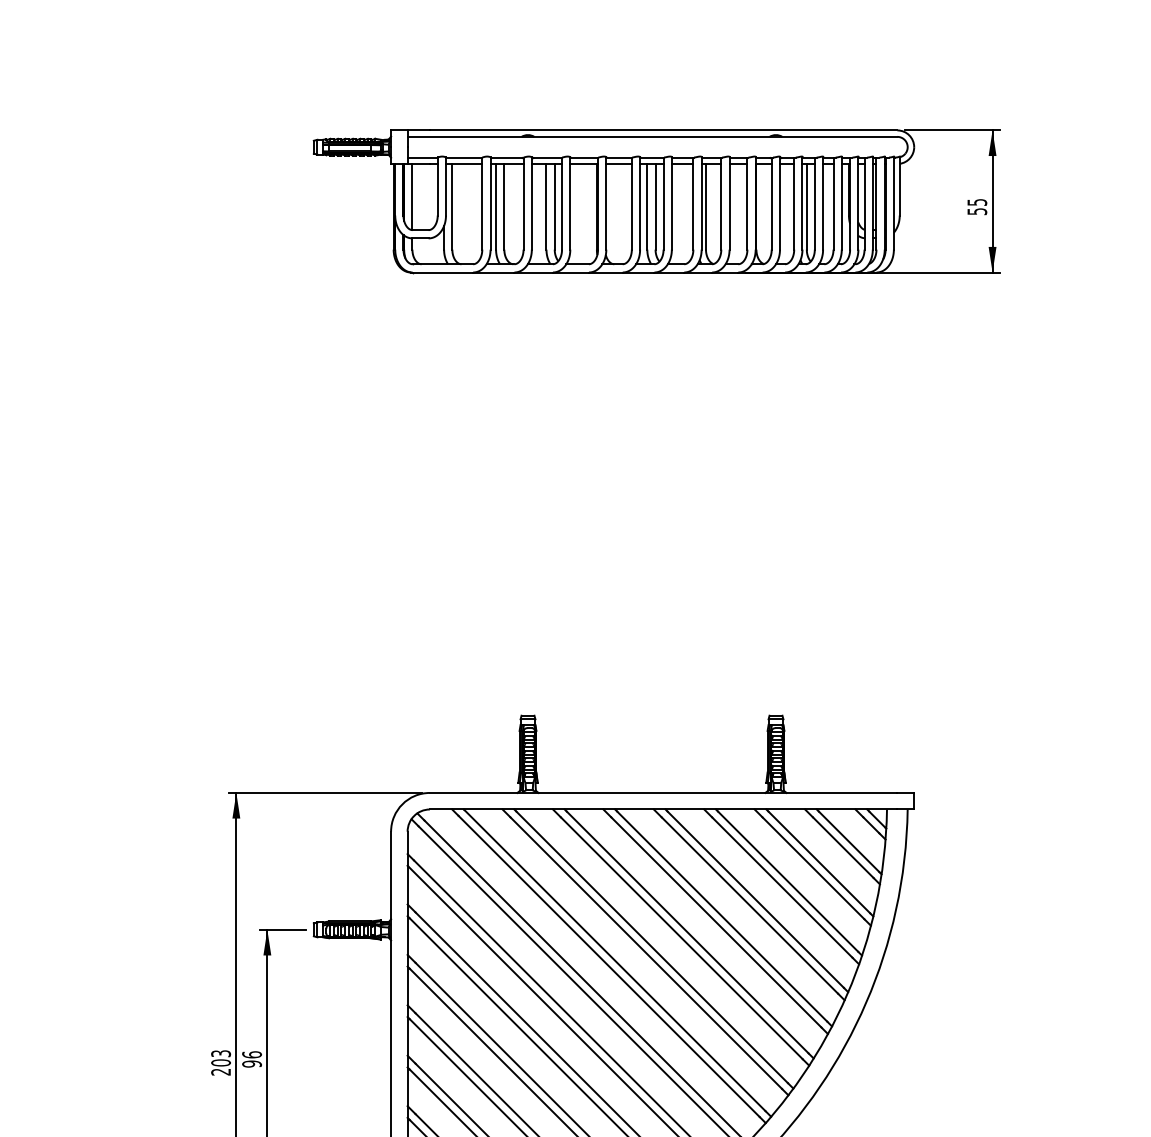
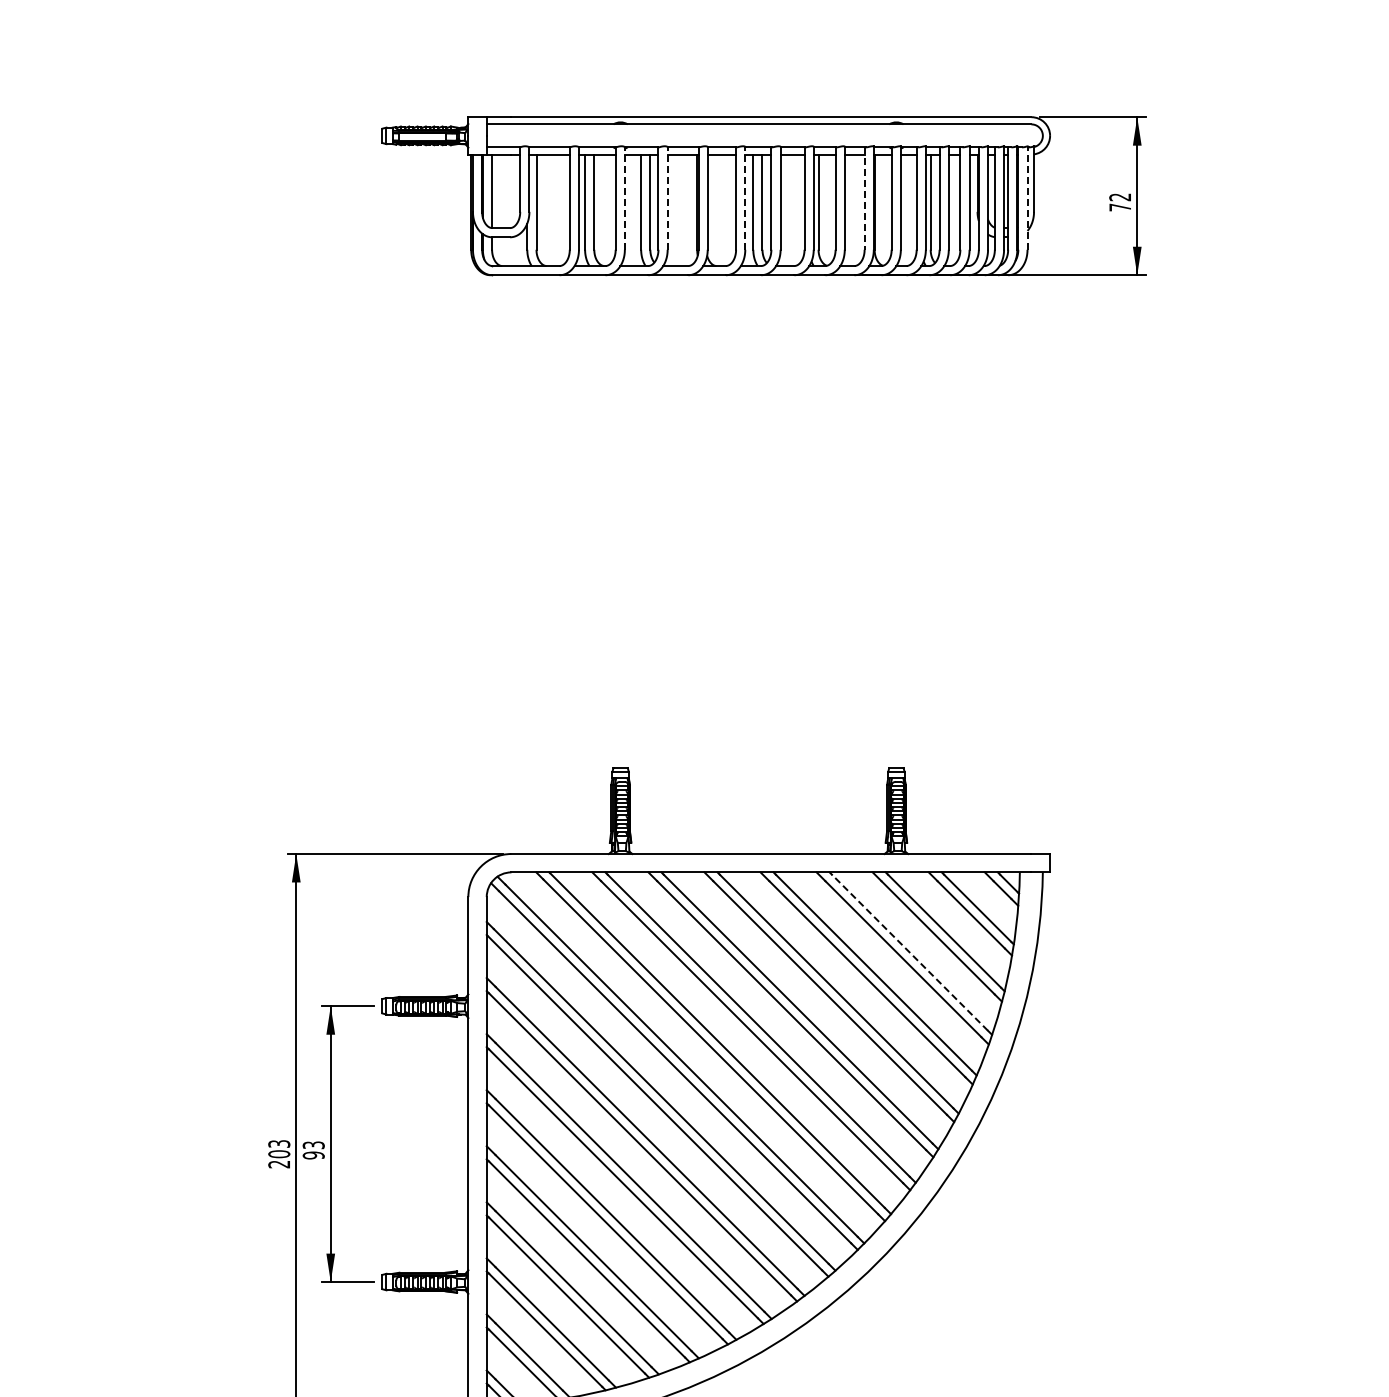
line: (531, 202) -> (624, 197), solid -> dashed
line: (570, 202) -> (667, 197), solid -> dashed
line: (640, 202) -> (745, 197), solid -> dashed
line: (893, 203) -> (1027, 198), solid -> dashed
line: (747, 204) -> (864, 199), solid -> dashed
text: (977, 207) -> (1120, 202), 55 -> 72
line: (787, 881) -> (909, 952), solid -> dashed
text: (251, 1055) -> (313, 1145), 96 -> 93

